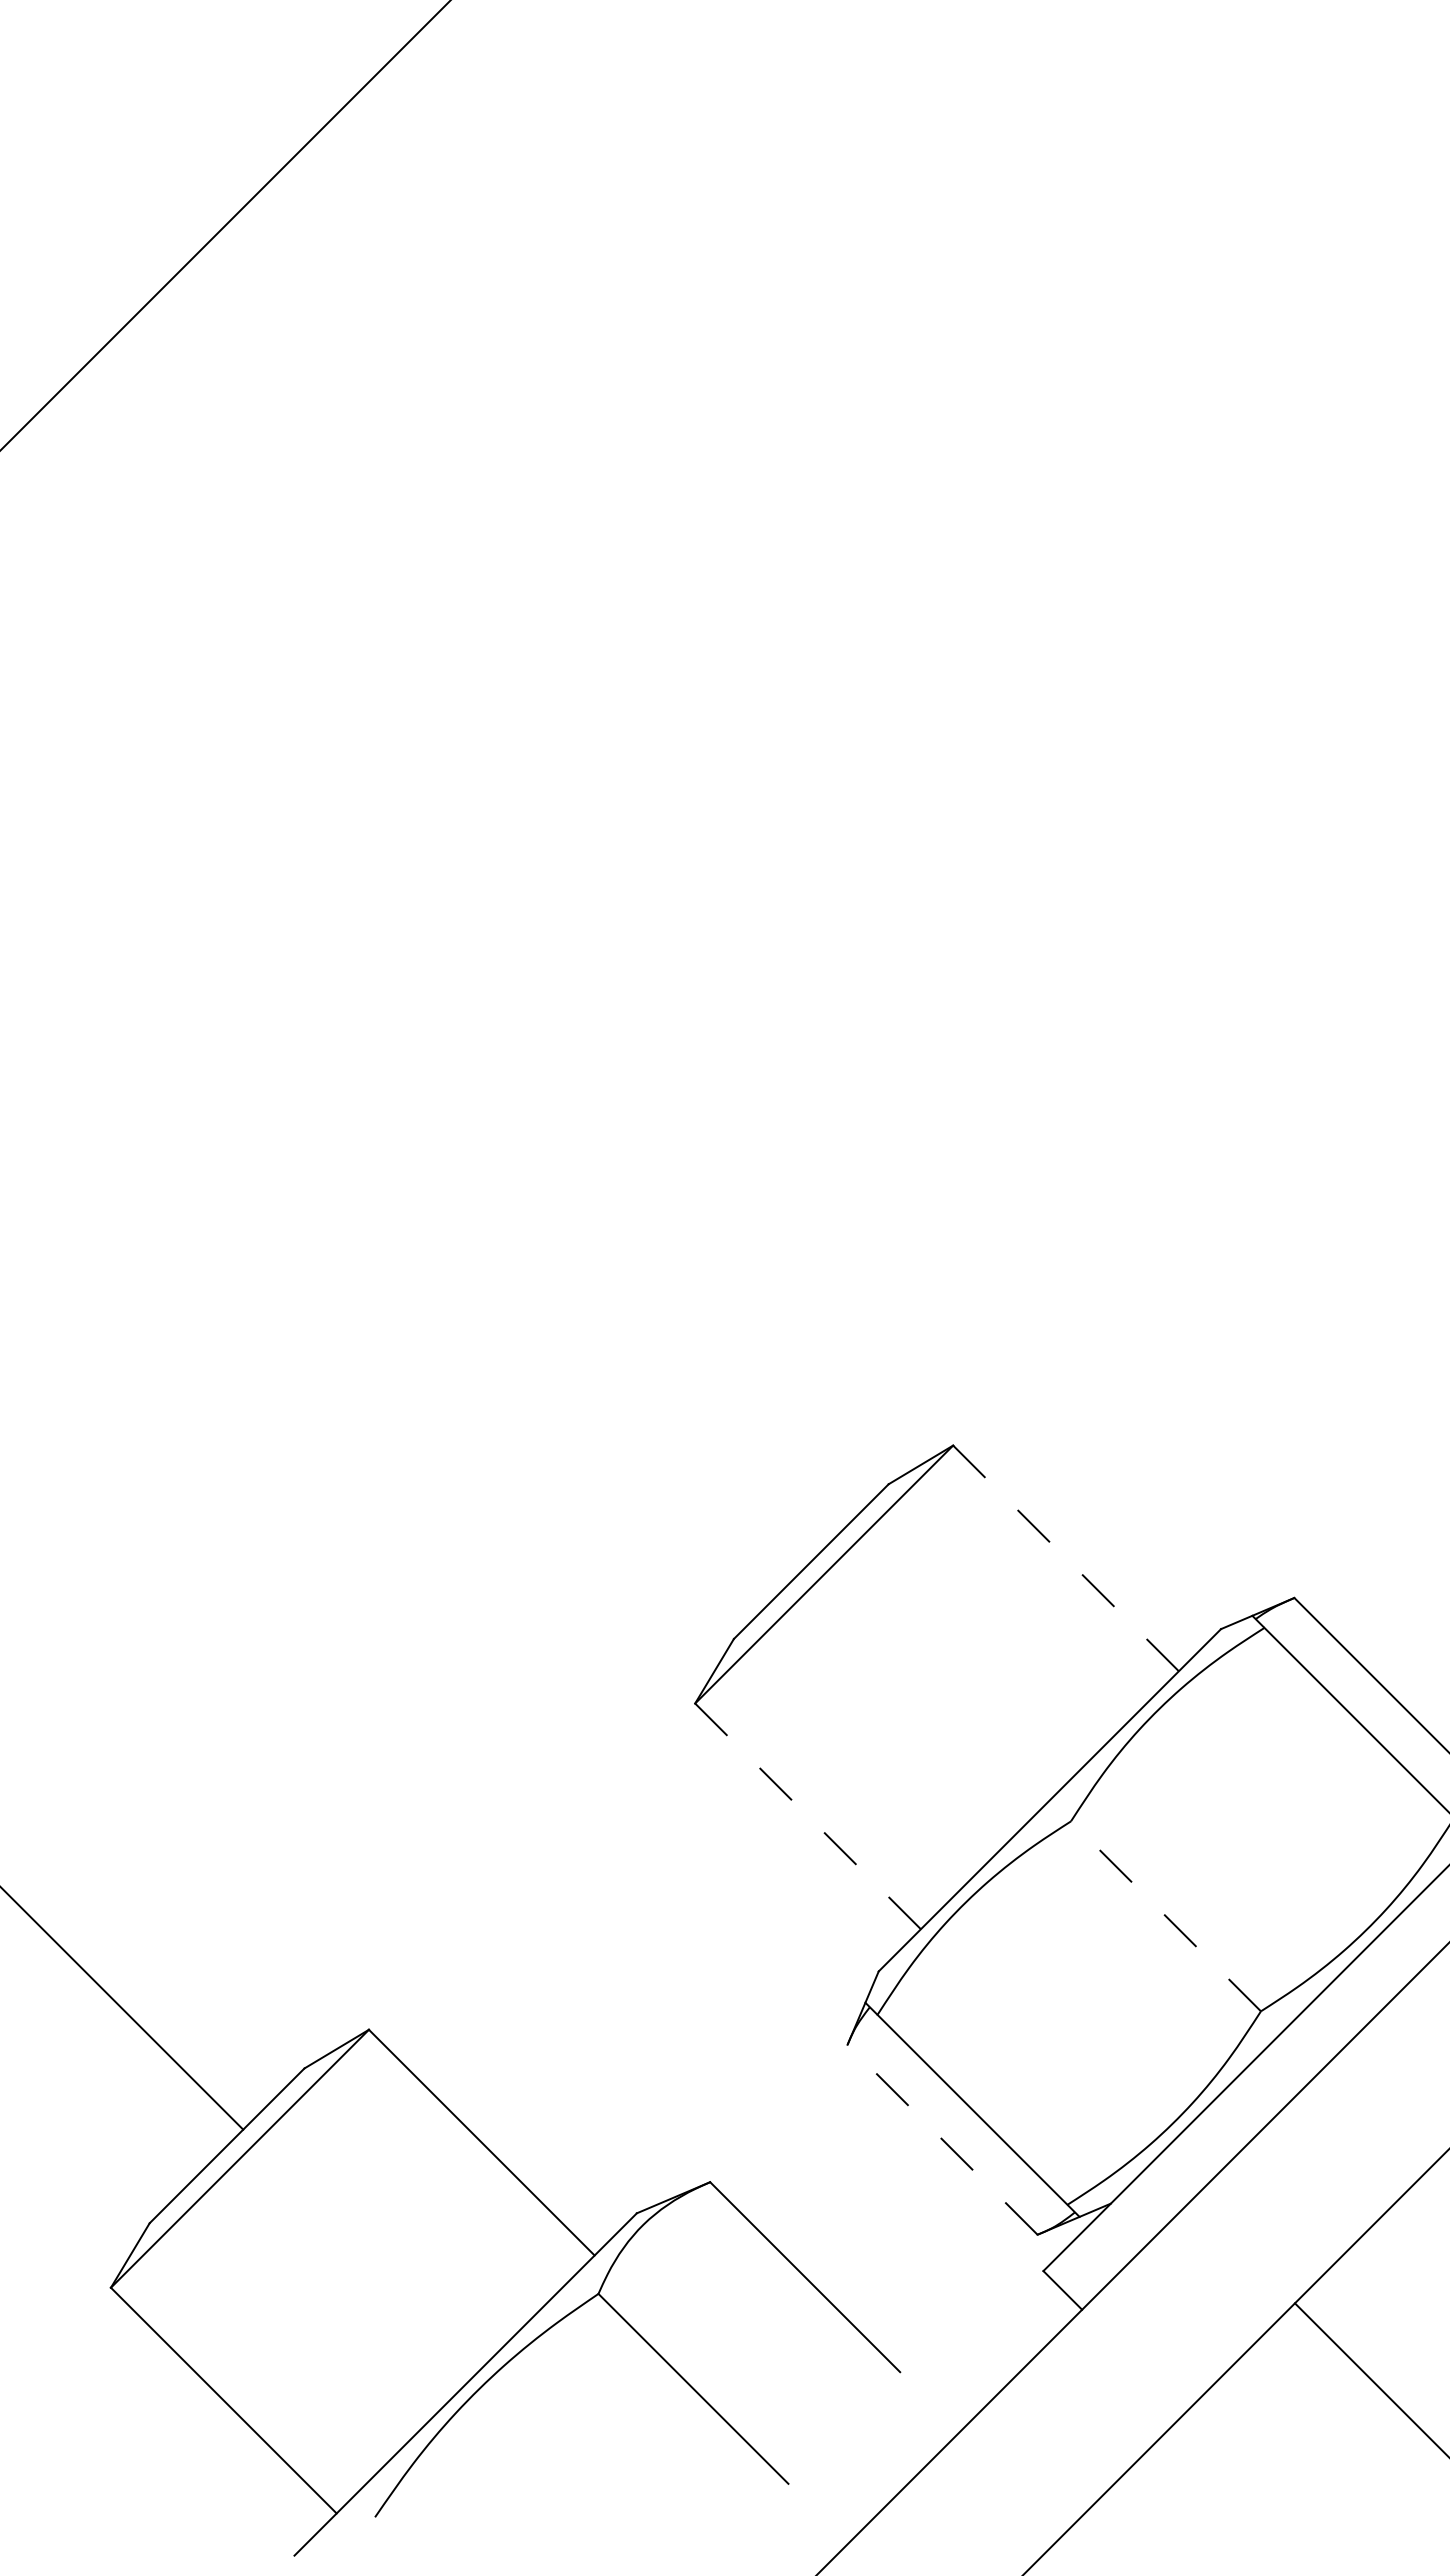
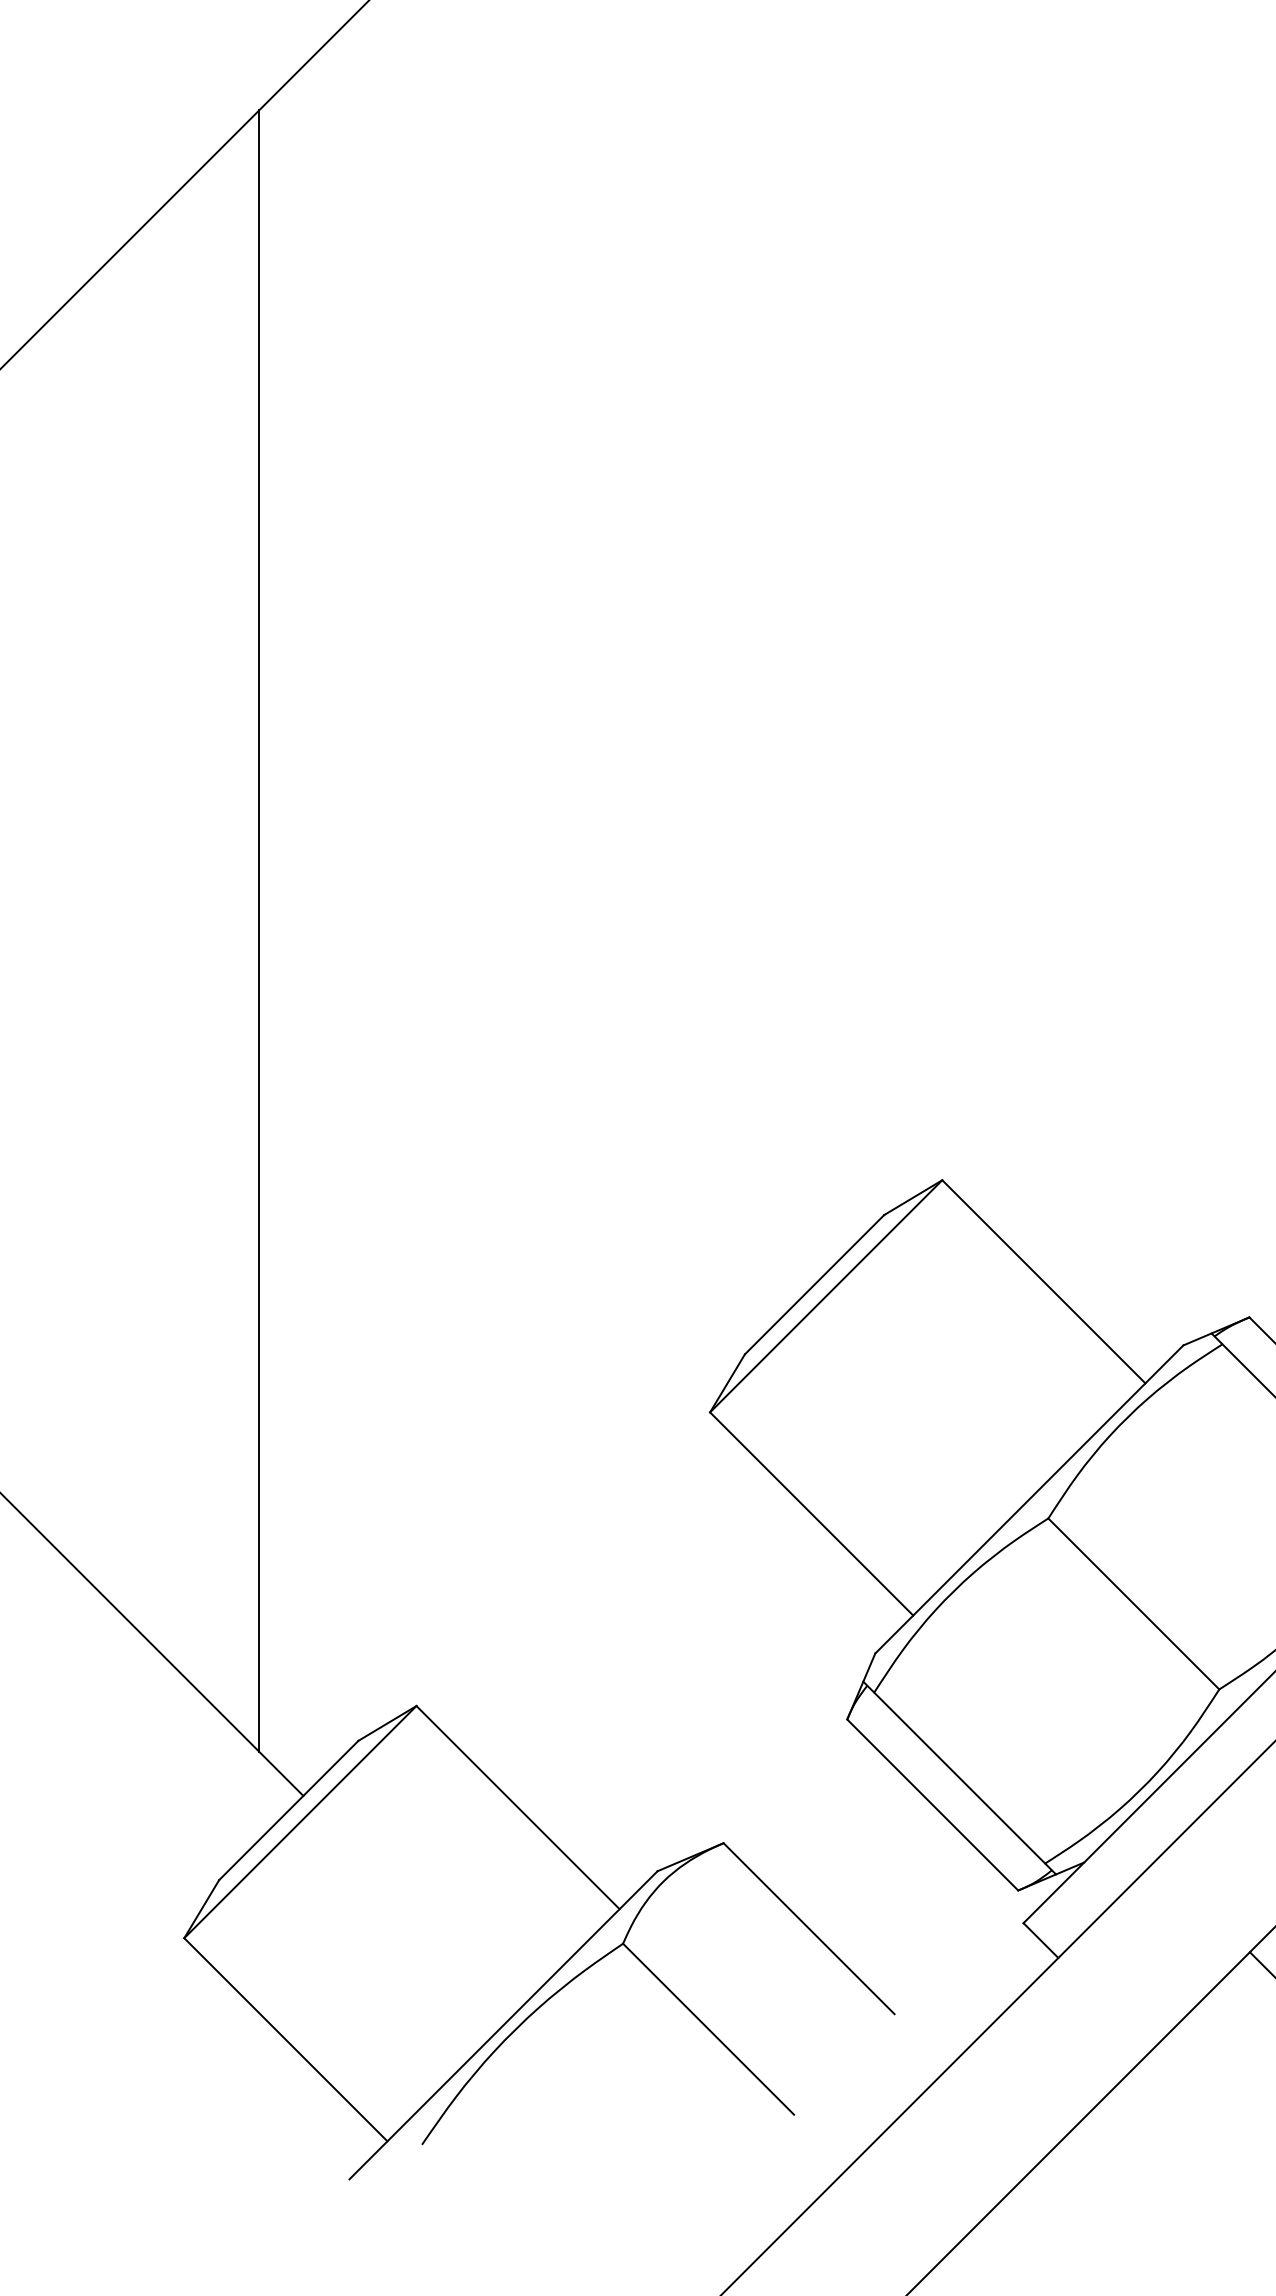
line: (194, 1168) -> (259, 930), added
line: (1066, 1558) -> (1044, 1281), dashed -> solid
line: (808, 1816) -> (812, 1514), dashed -> solid
line: (1165, 1916) -> (1133, 1604), dashed -> solid
line: (942, 2139) -> (932, 1804), dashed -> solid

